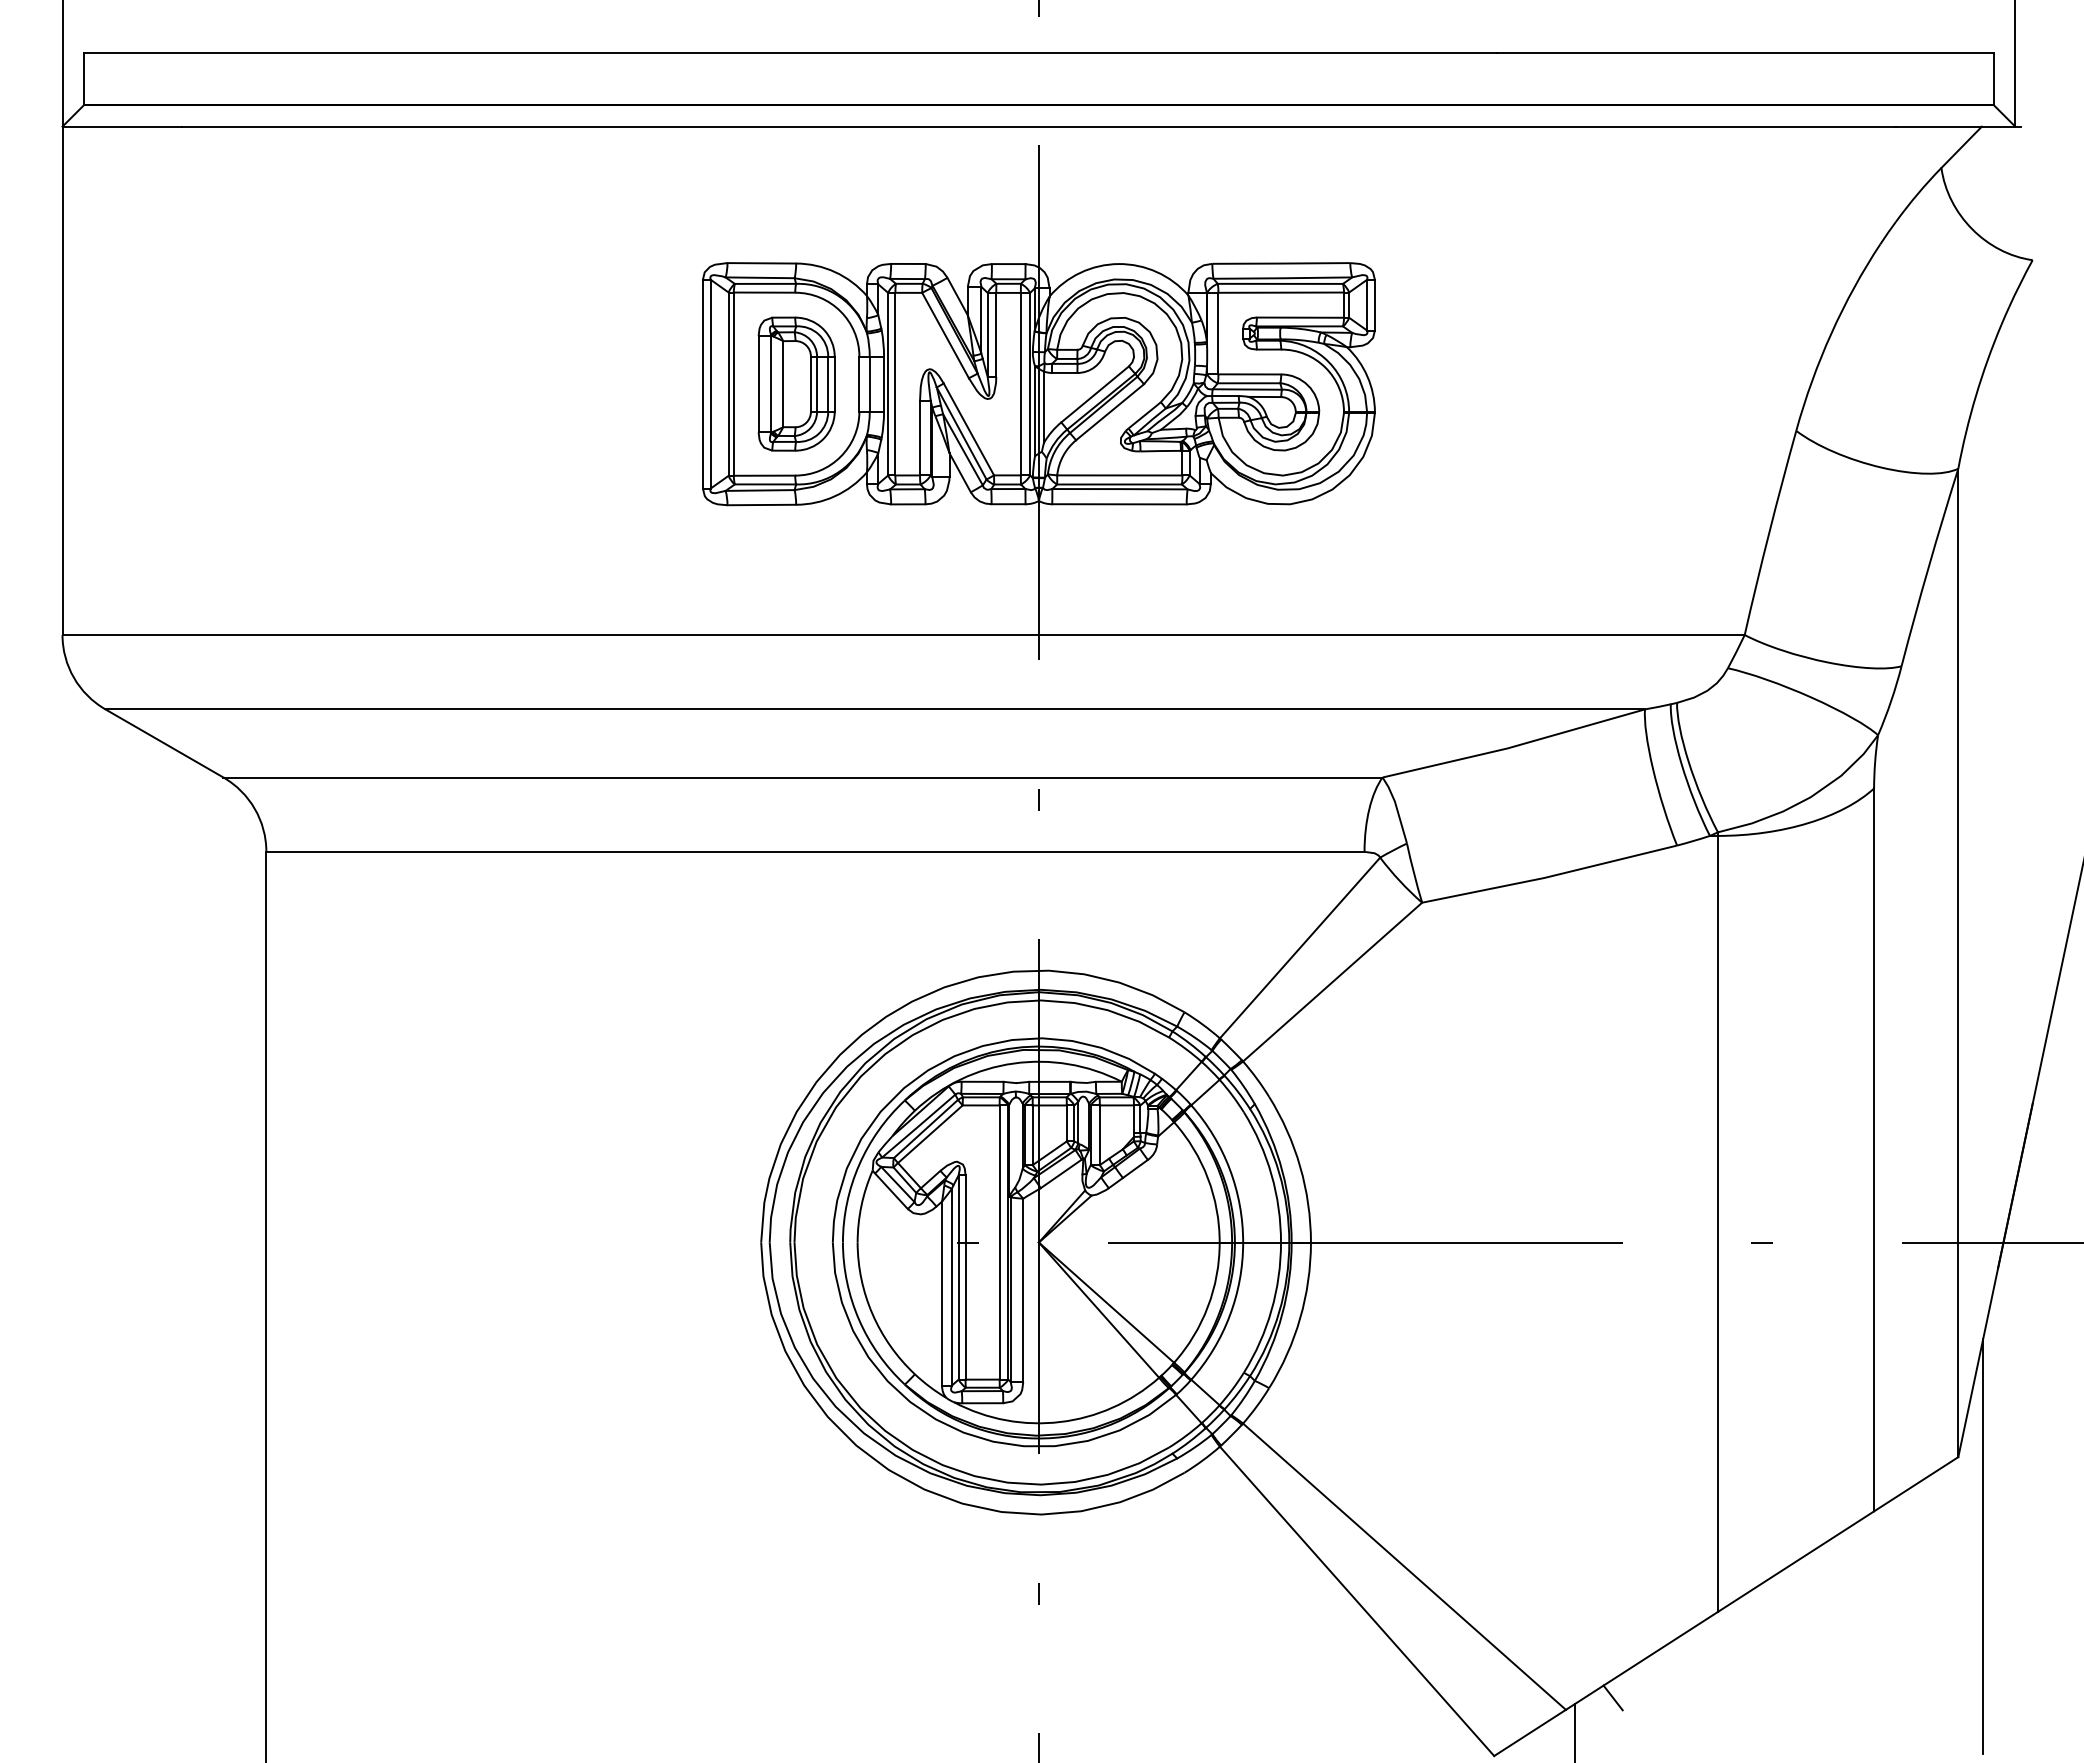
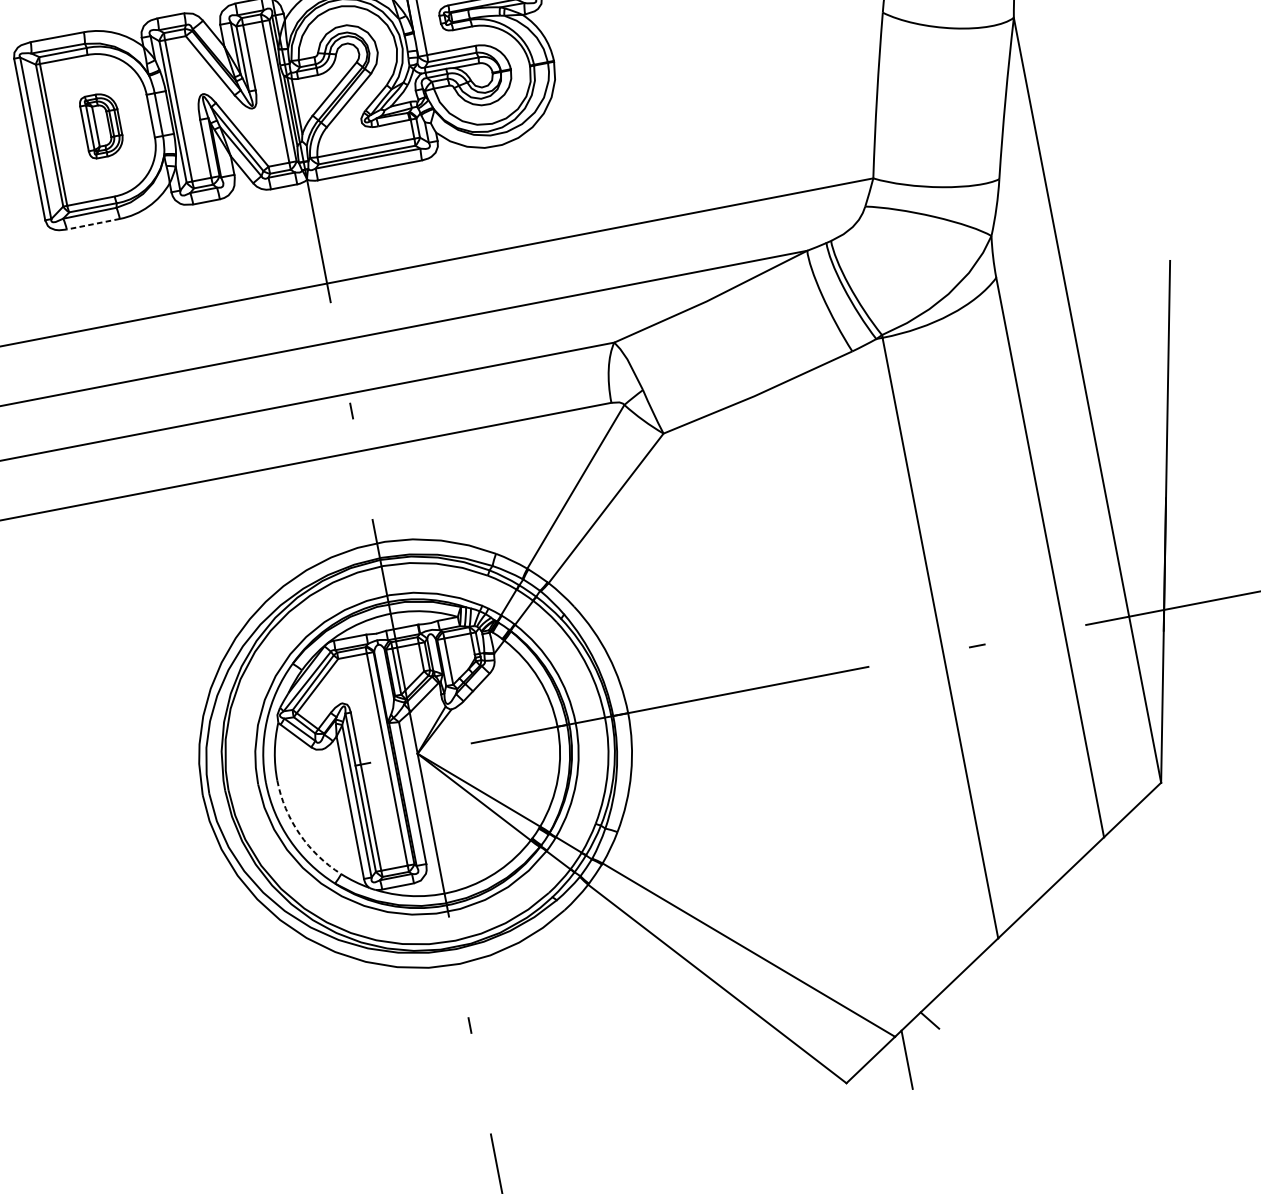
part: (796, 383) -> (102, 125), size x0.6
line: (761, 505) -> (93, 224), solid -> dashed
arc: (872, 1314) -> (299, 834), solid -> dashed
line: (1983, 1546) -> (1193, 848), removed

